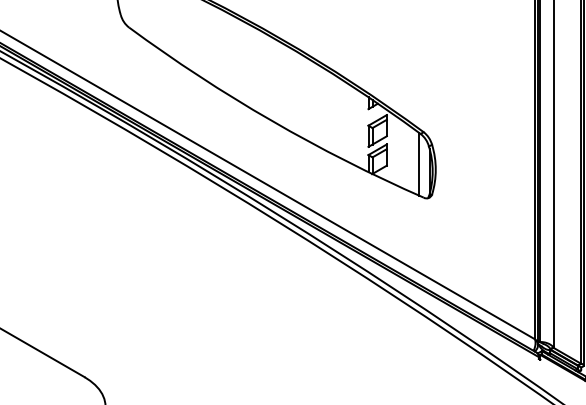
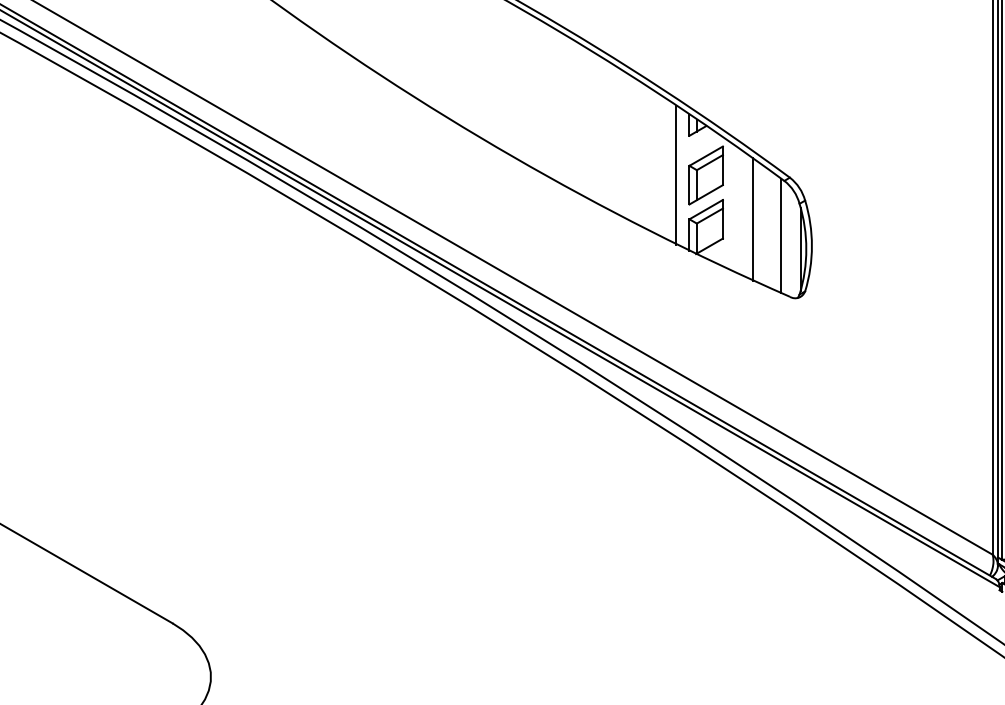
line: (361, 130) -> (676, 174), added
line: (403, 154) -> (753, 218), added

